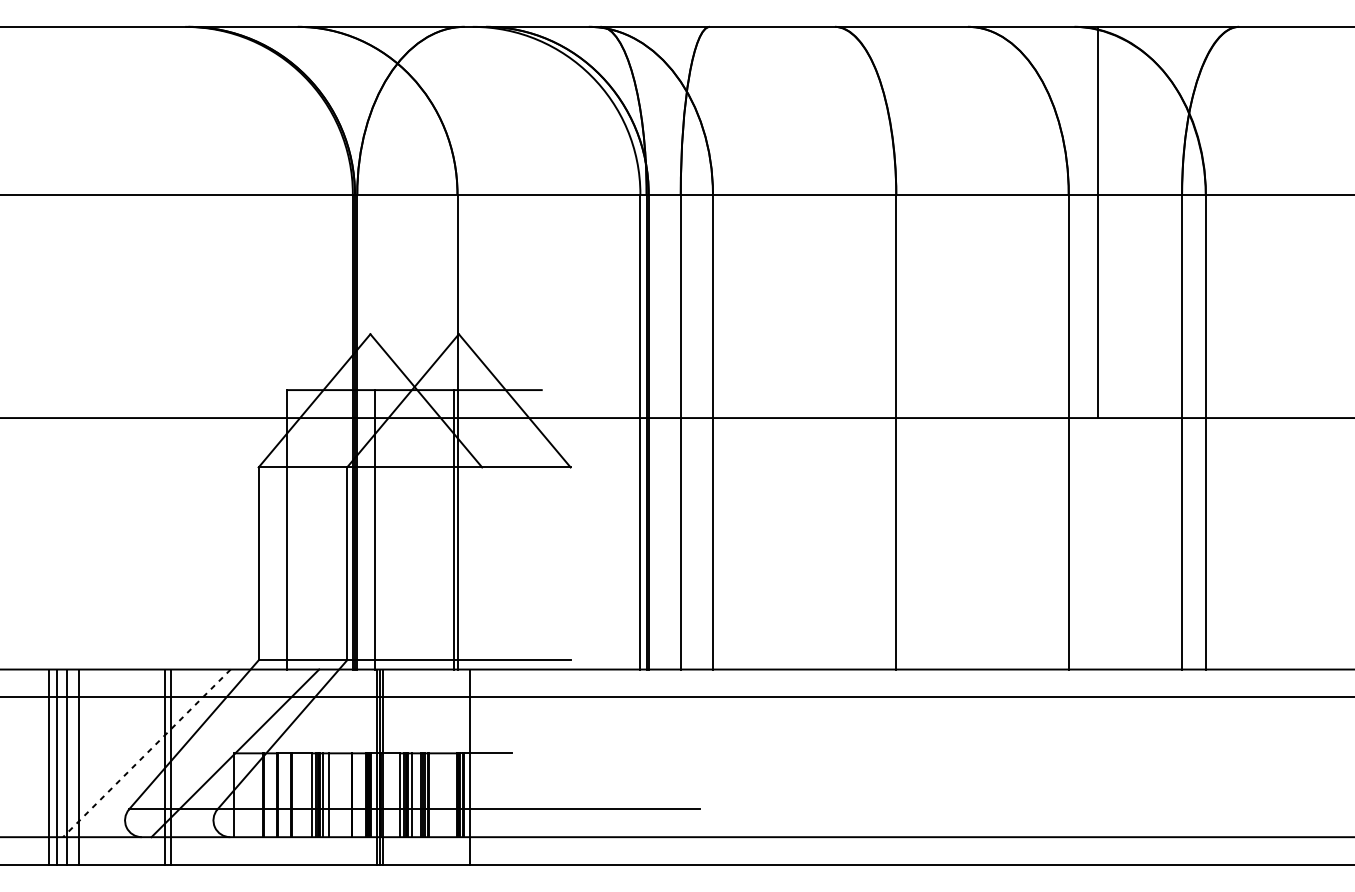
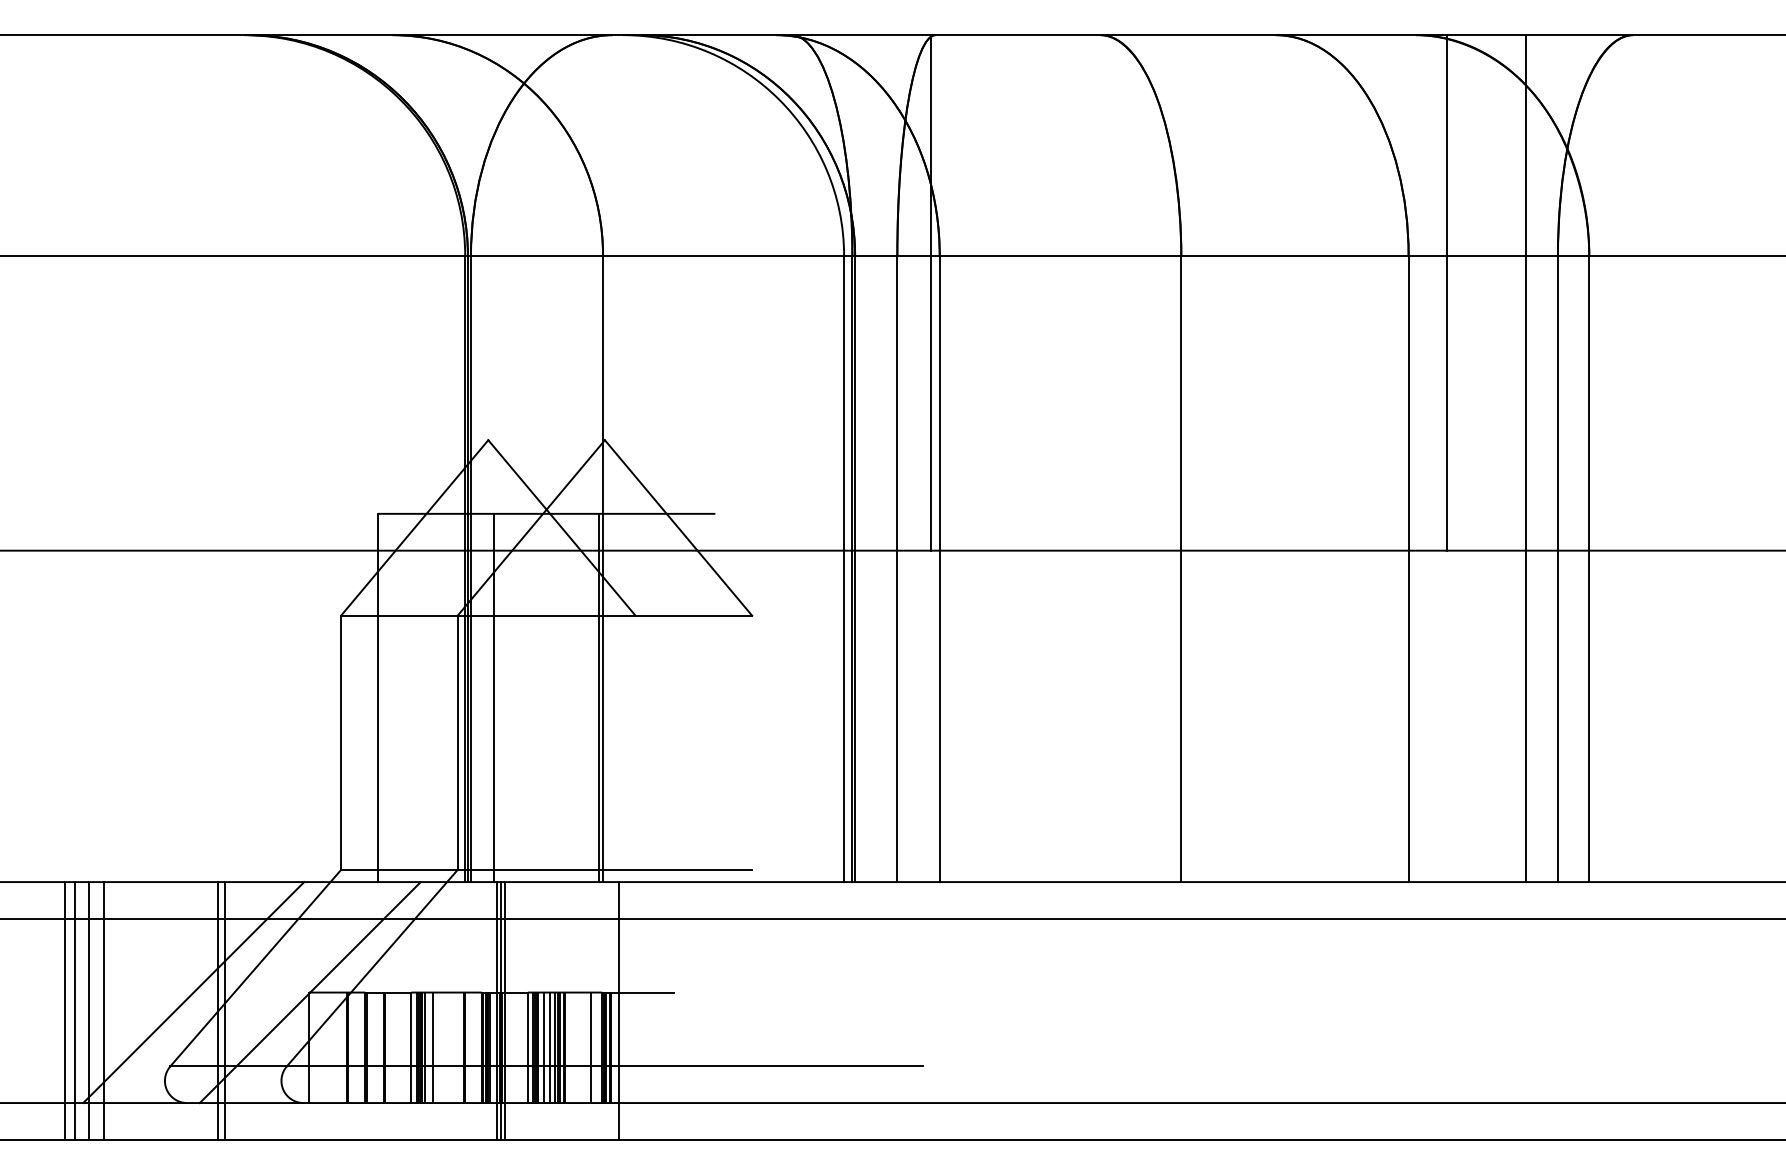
line: (706, 222) -> (931, 292), added
line: (1158, 348) -> (1526, 458), added
line: (146, 753) -> (193, 992), dashed -> solid
line: (416, 795) -> (549, 1047), added
line: (448, 795) -> (591, 1047), added

